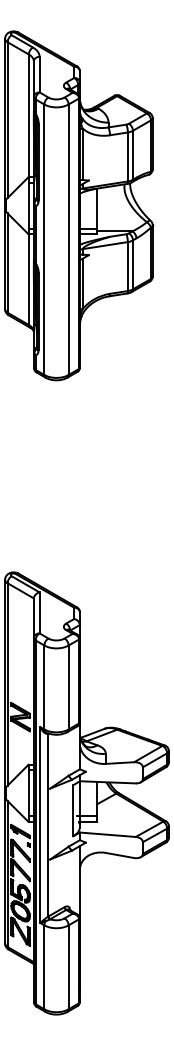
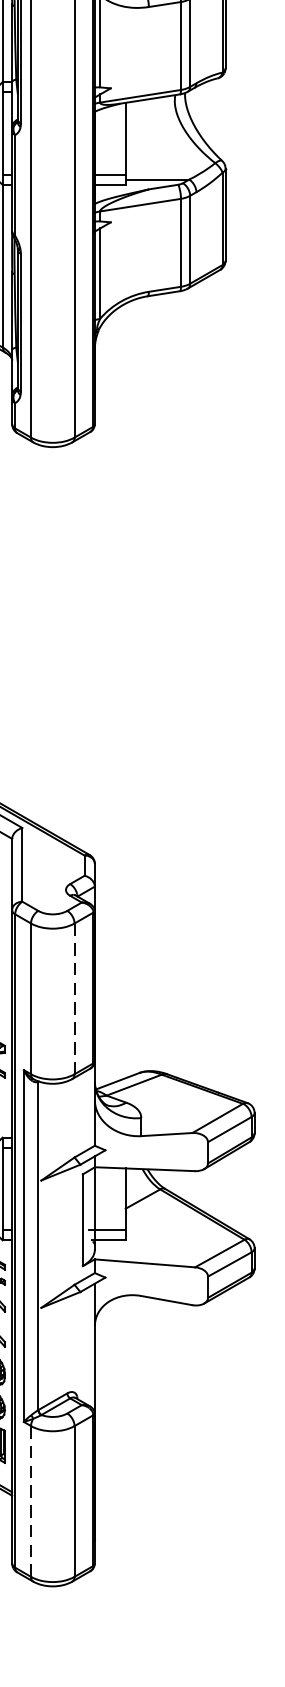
line: (68, 687) -> (74, 998), solid -> dashed
line: (44, 967) -> (31, 1501), solid -> dashed

